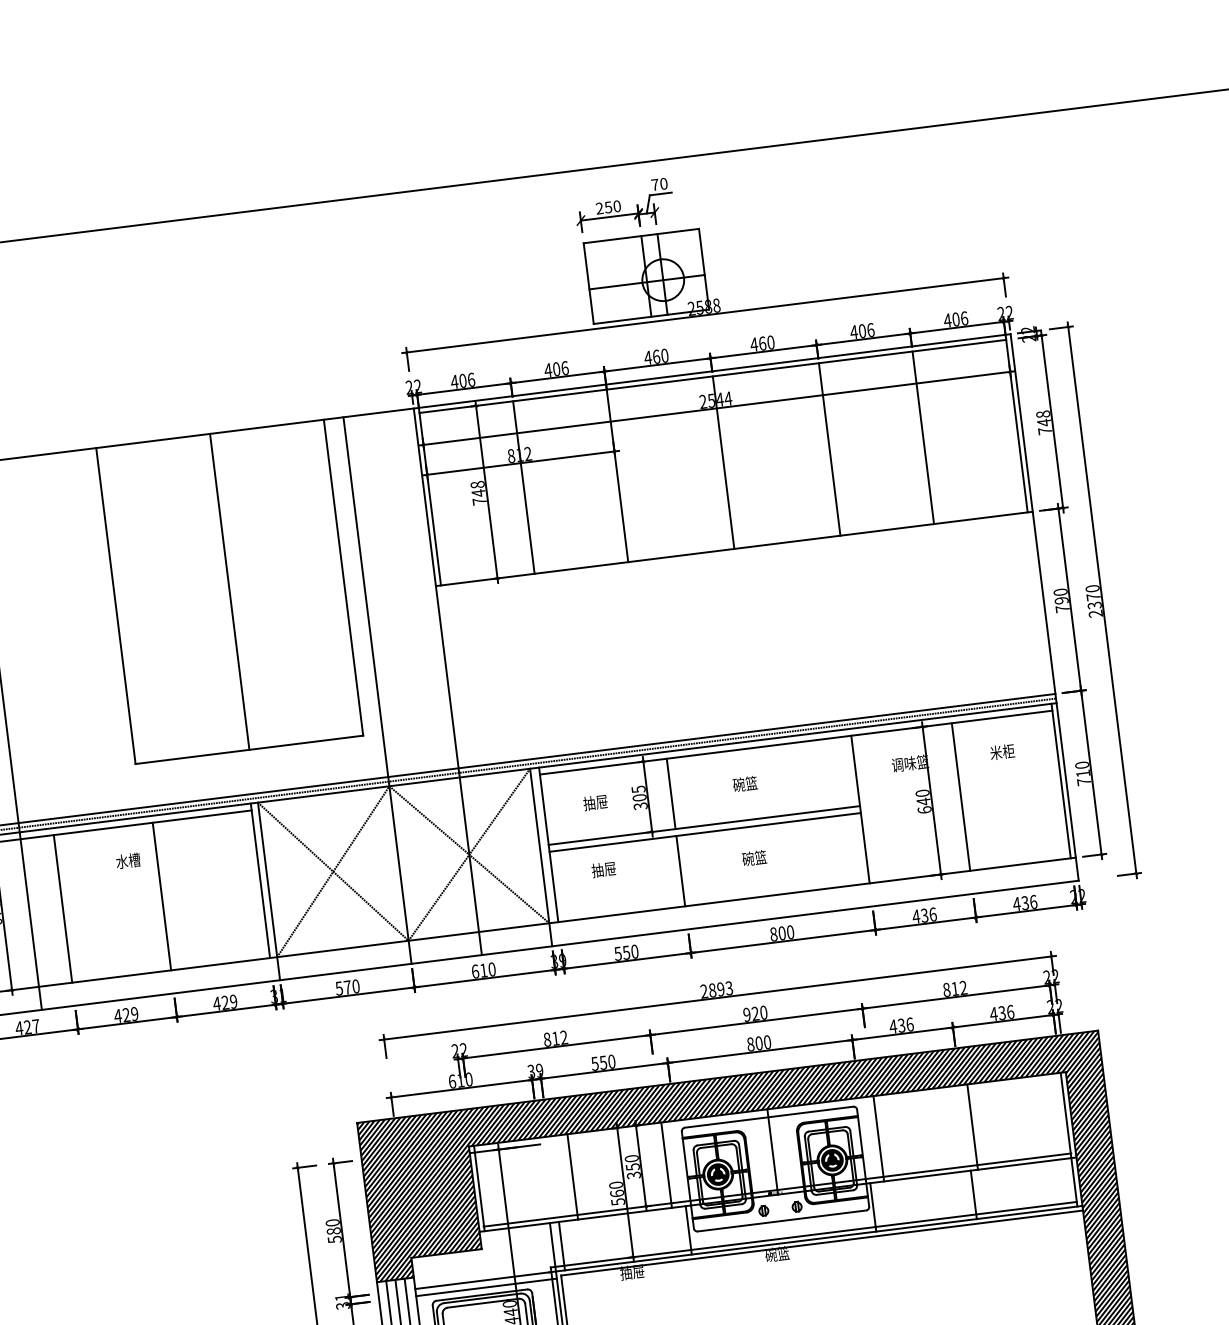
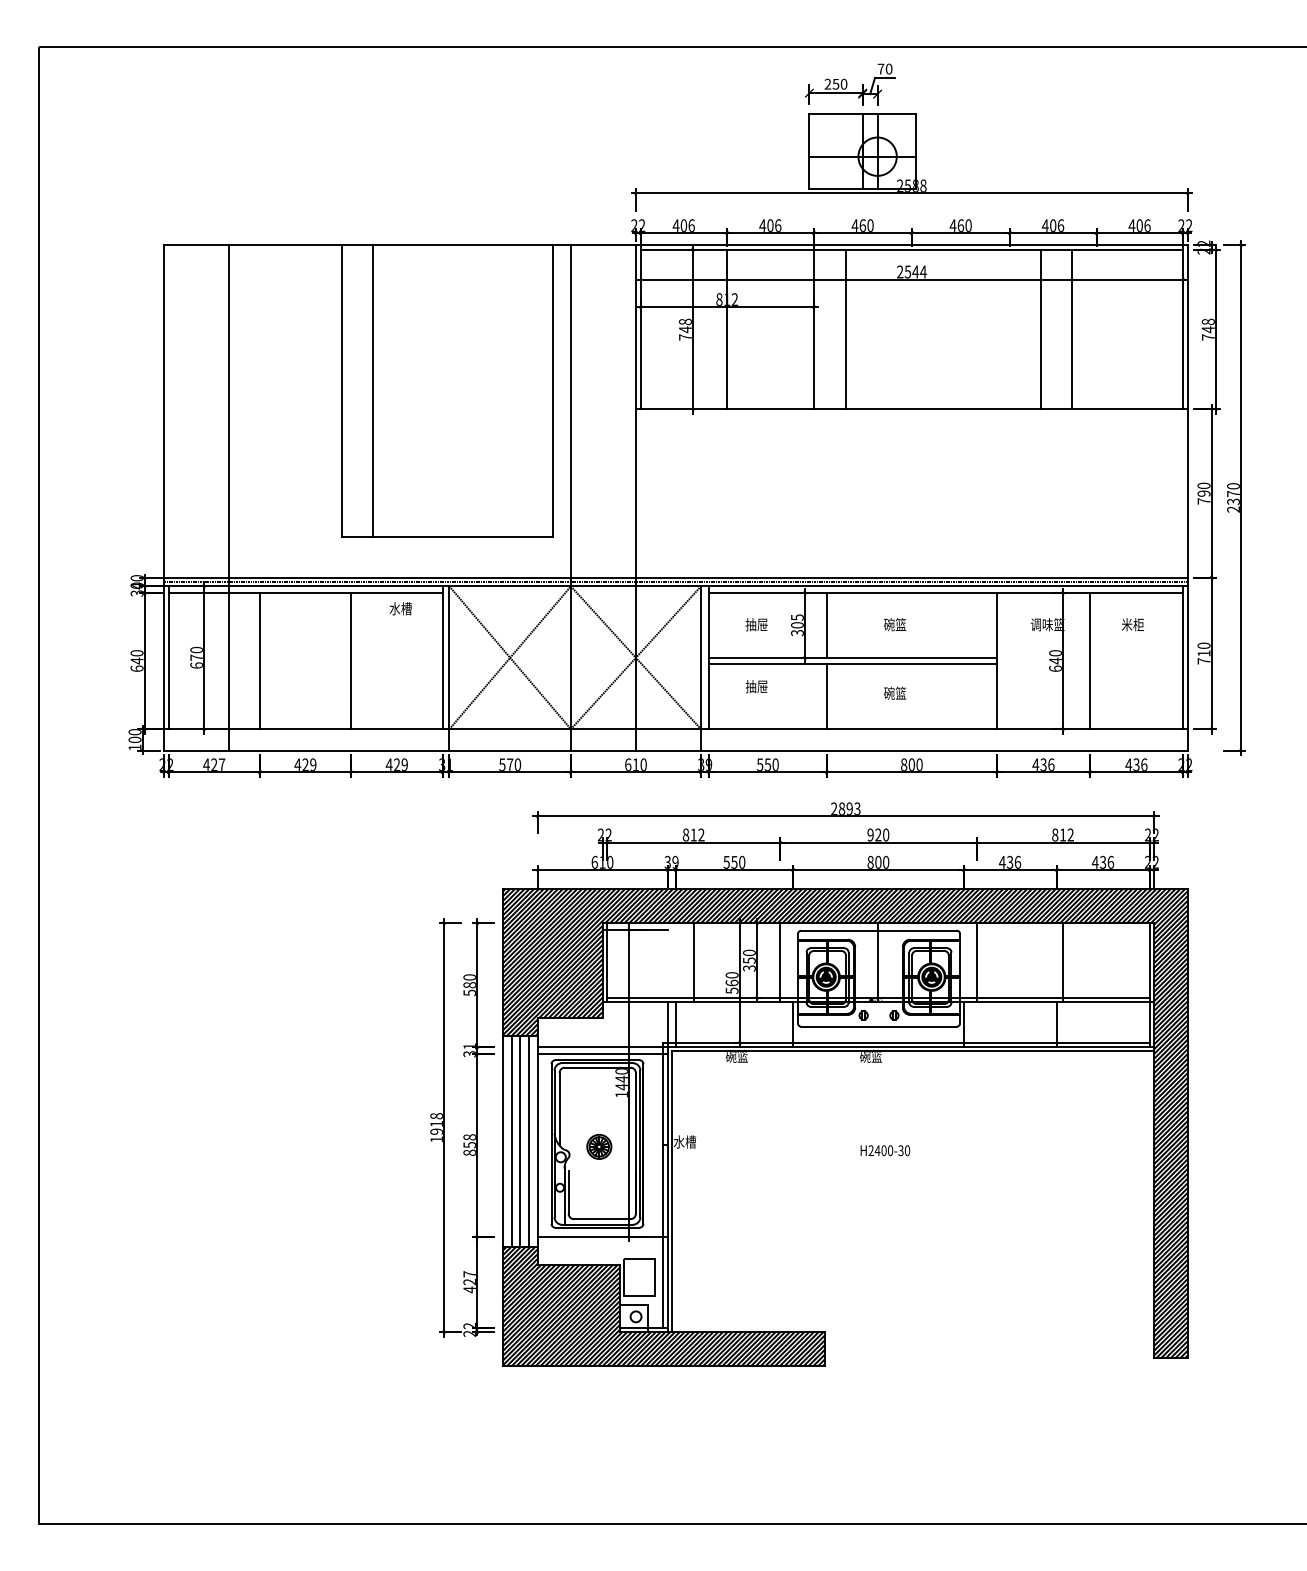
line: (923, 437) -> (1040, 329), moved
line: (829, 449) -> (1071, 329), moved
line: (723, 462) -> (845, 329), moved
line: (229, 592) -> (372, 391), moved
text: (127, 860) -> (400, 608), moved
text: (632, 1271) -> (737, 1055), 抽屉 -> 碗篮

